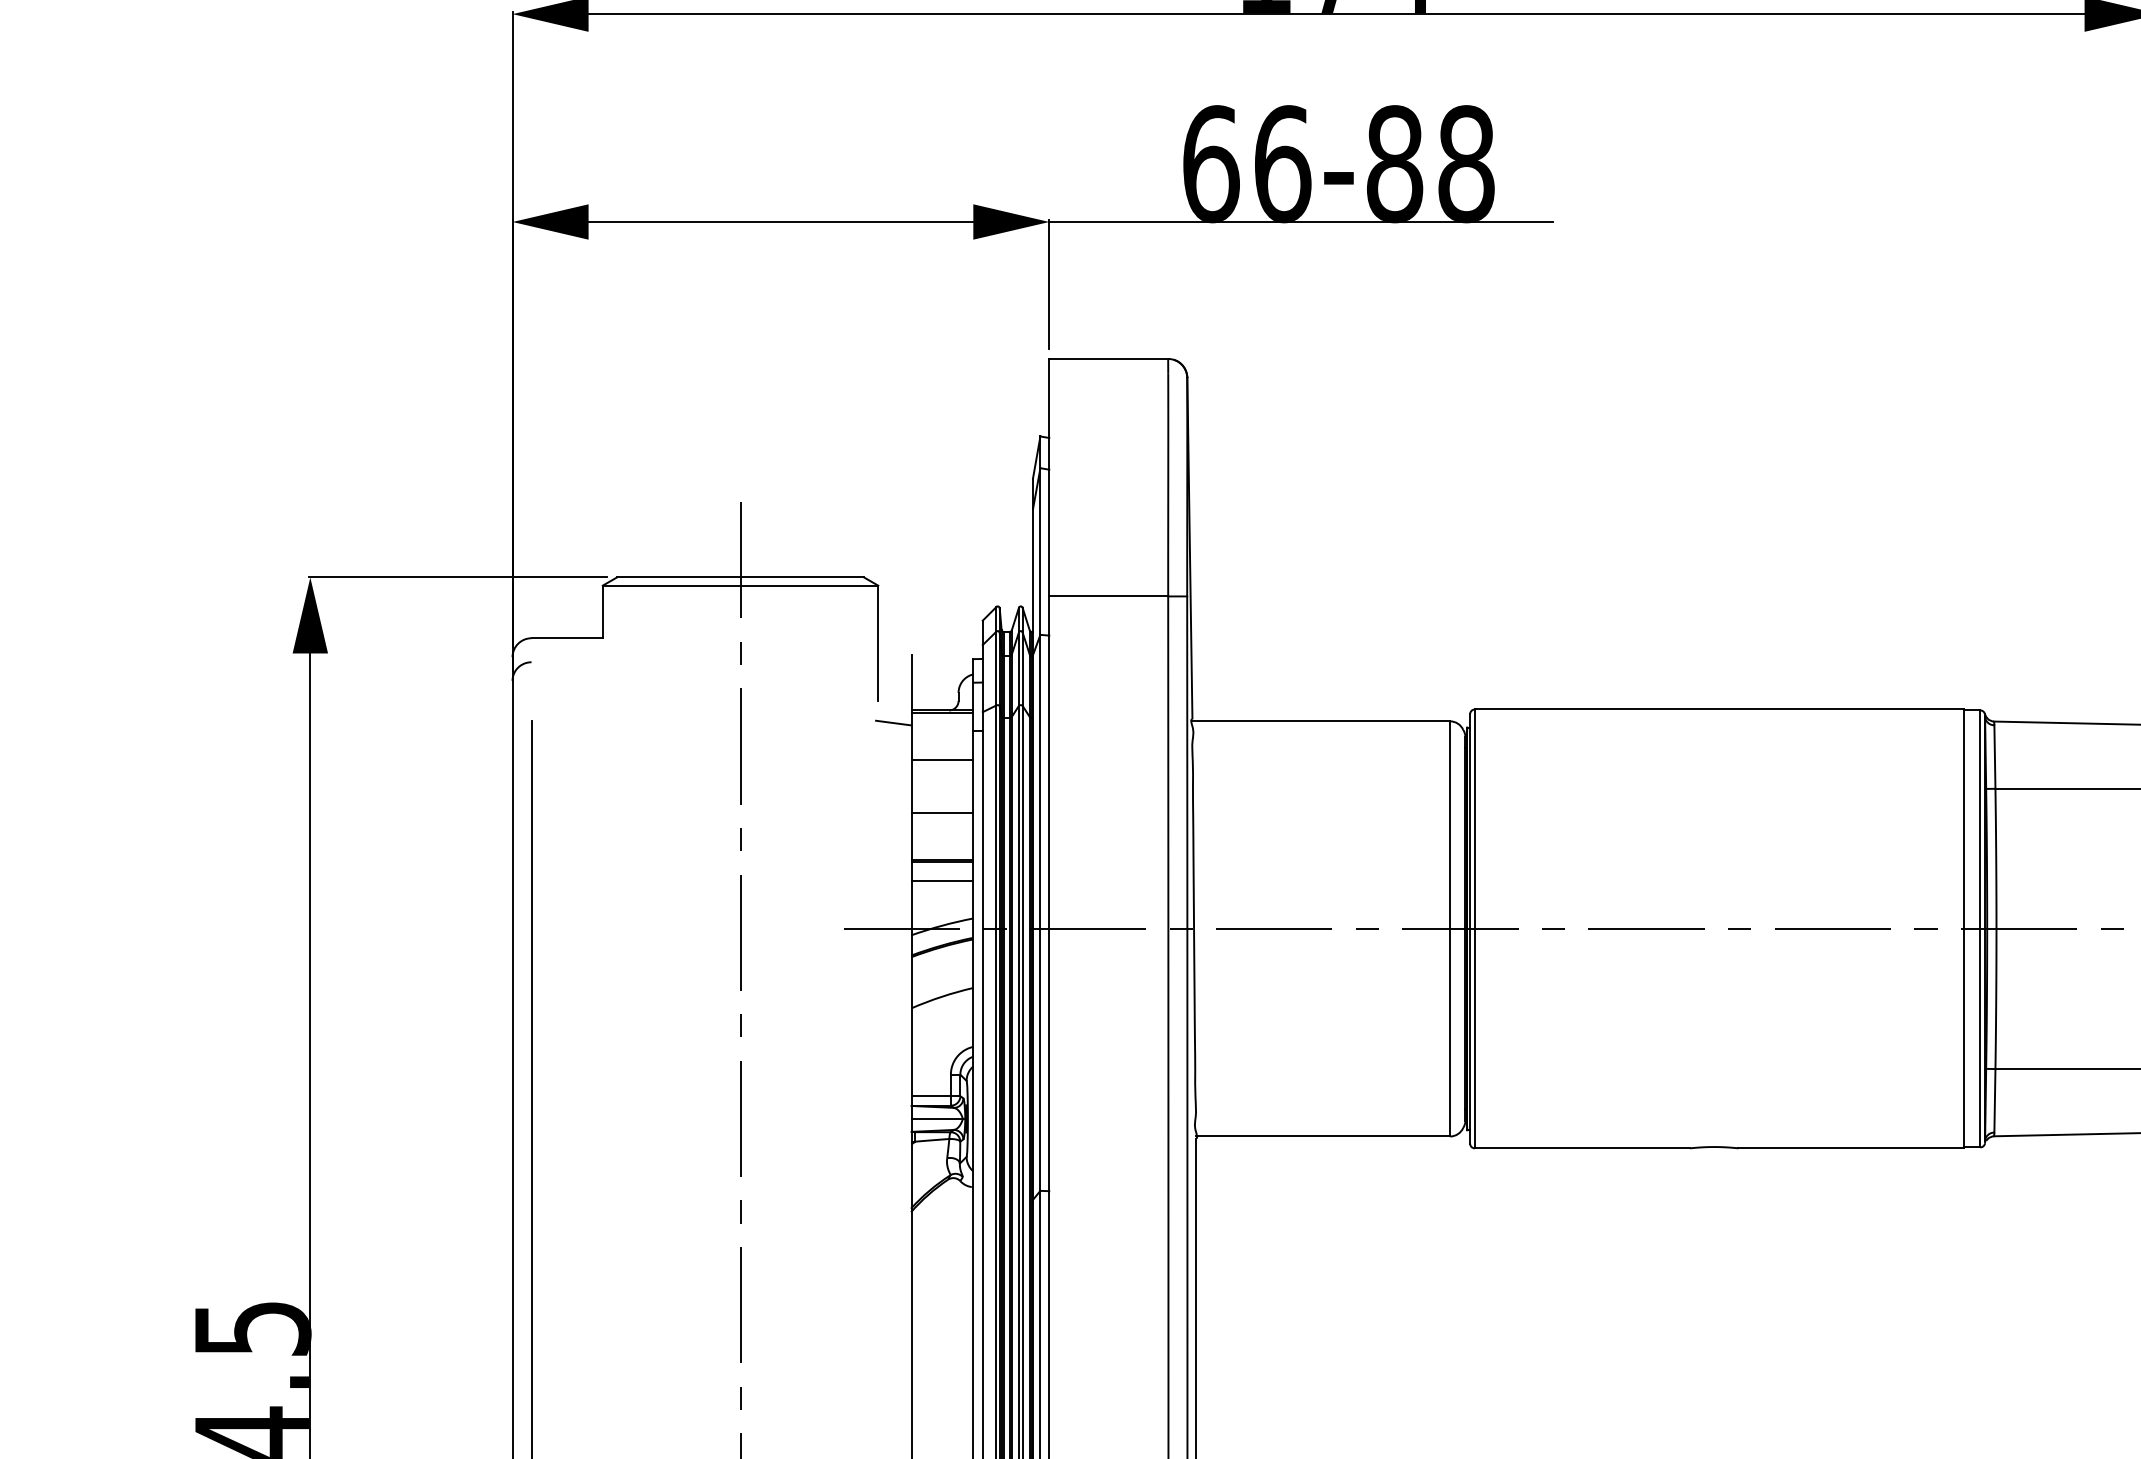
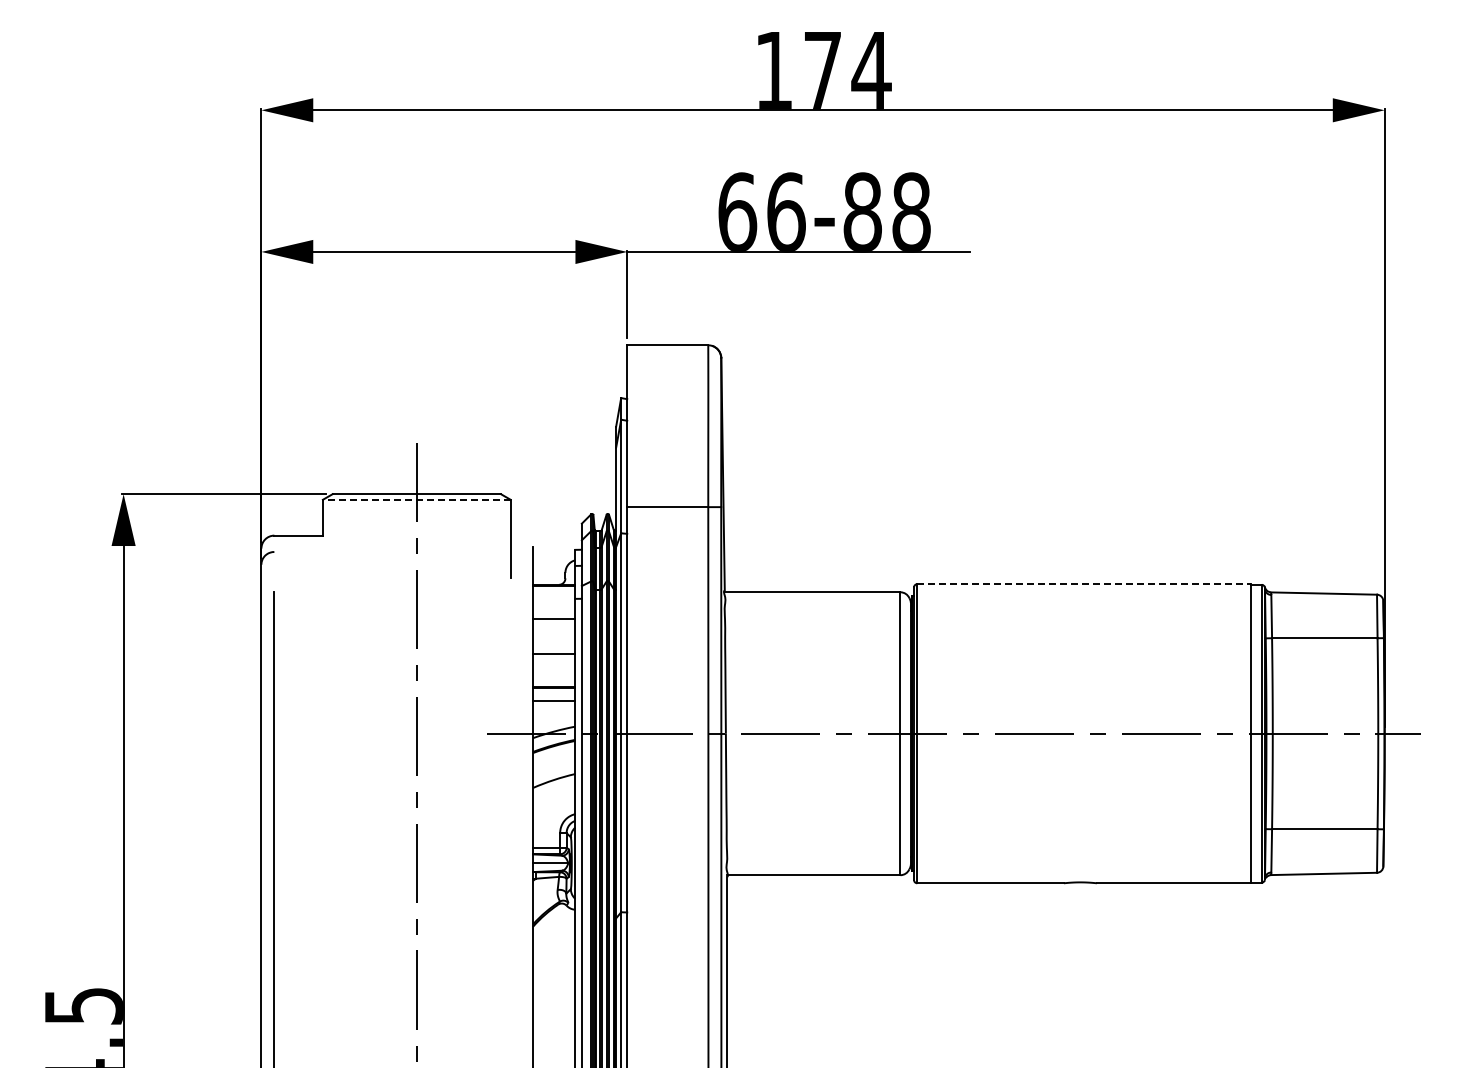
line: (740, 585) -> (416, 499), solid -> dashed
line: (1718, 709) -> (1083, 584), solid -> dashed
line: (894, 723) -> (521, 593), removed

